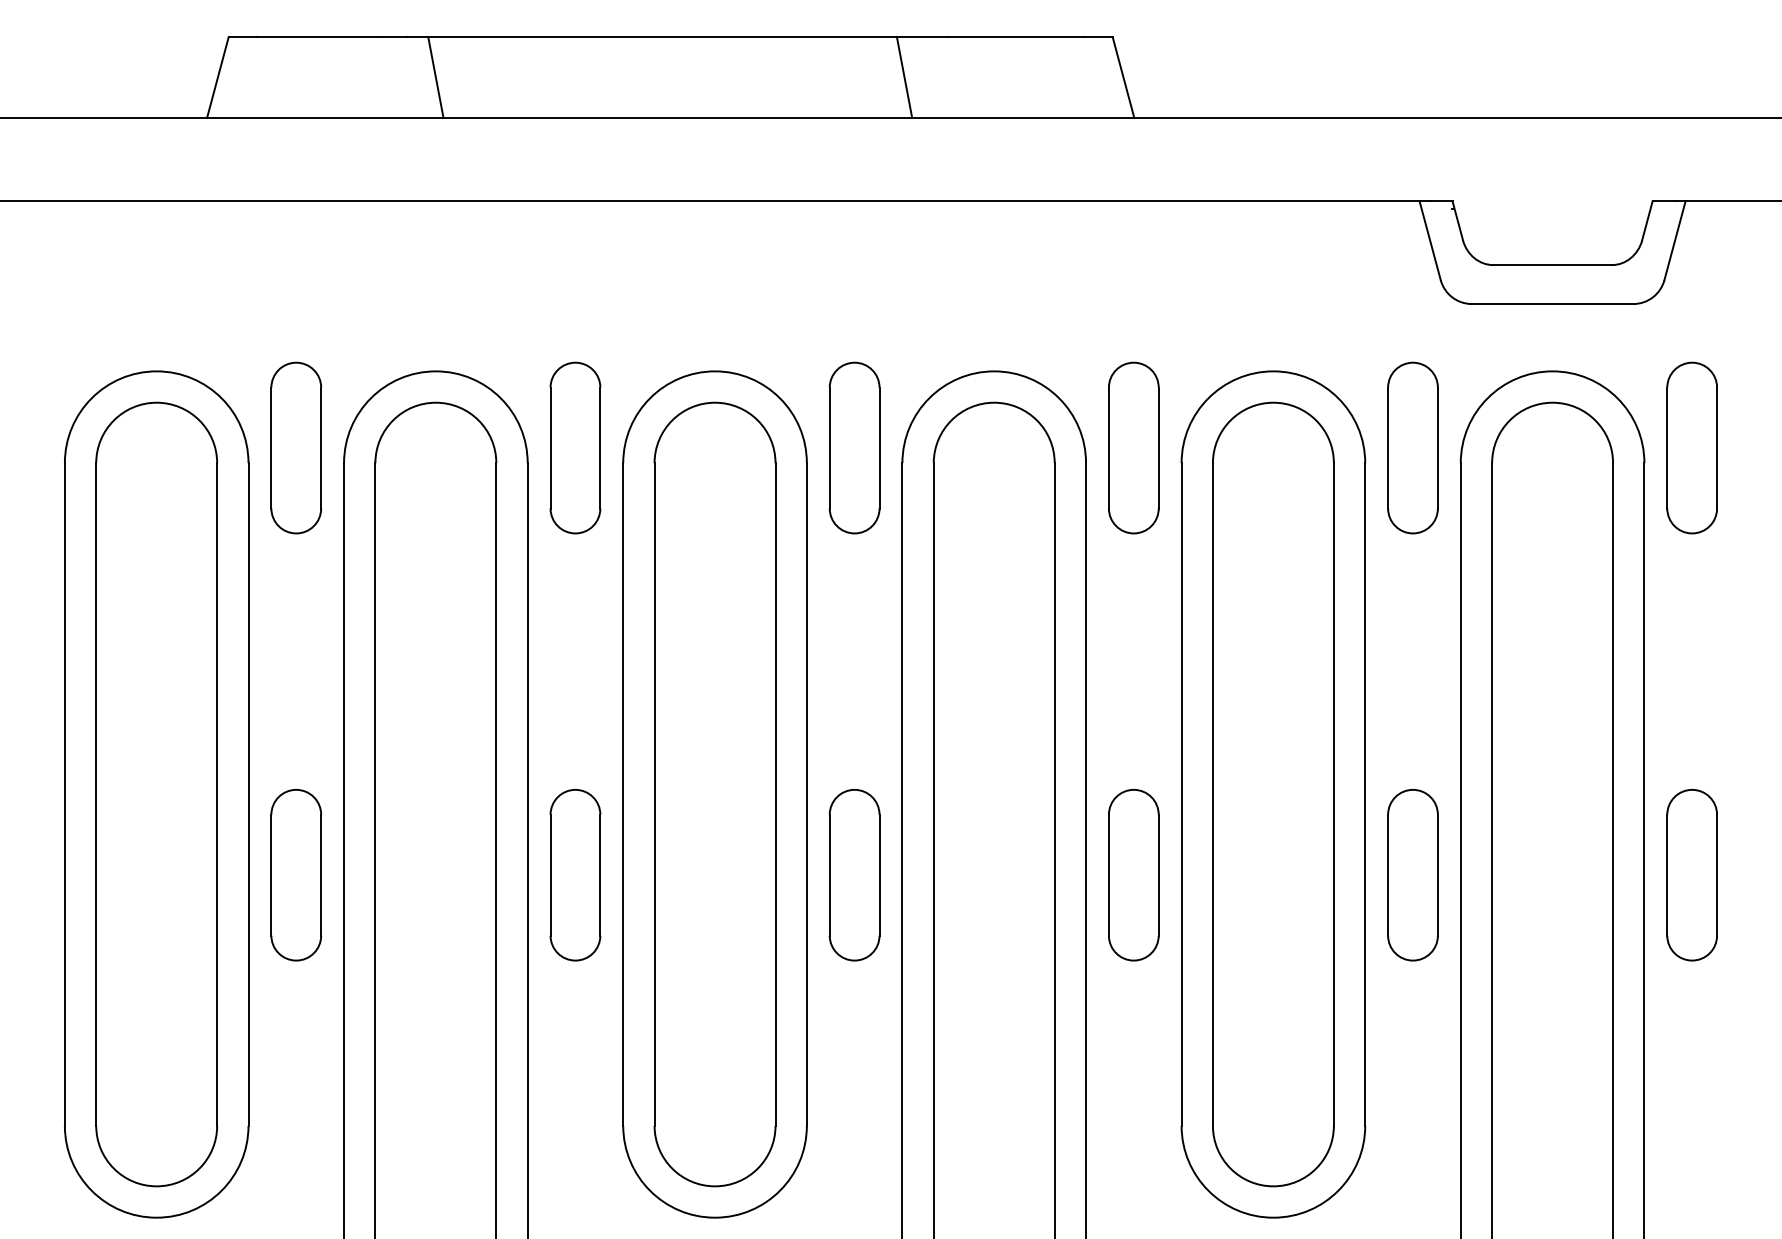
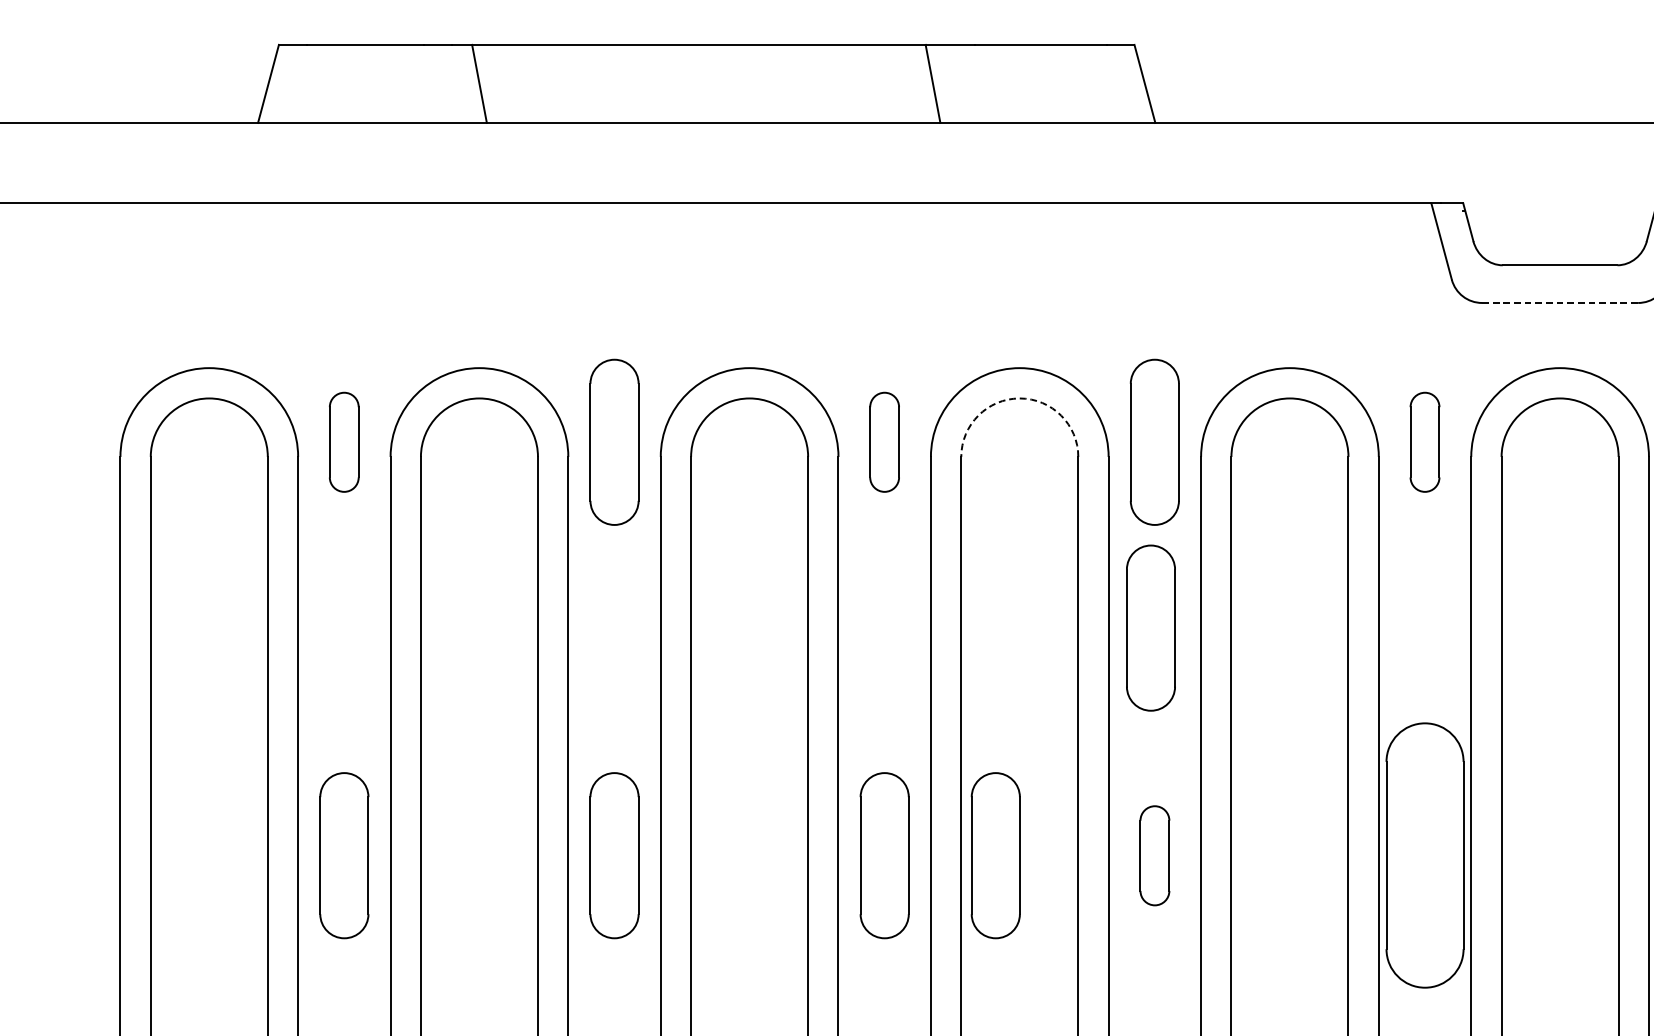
line: (1552, 304) -> (1560, 303), solid -> dashed
arc: (994, 402) -> (1020, 398), solid -> dashed
part: (295, 447) -> (343, 441), size x0.6
part: (854, 447) -> (884, 441), size x0.6
part: (1412, 447) -> (1424, 441), size x0.6
part: (1129, 639) -> (1150, 627), added
part: (969, 875) -> (995, 855), added
part: (1133, 875) -> (1154, 855), size x0.6
part: (1412, 875) -> (1424, 855), size x1.6

